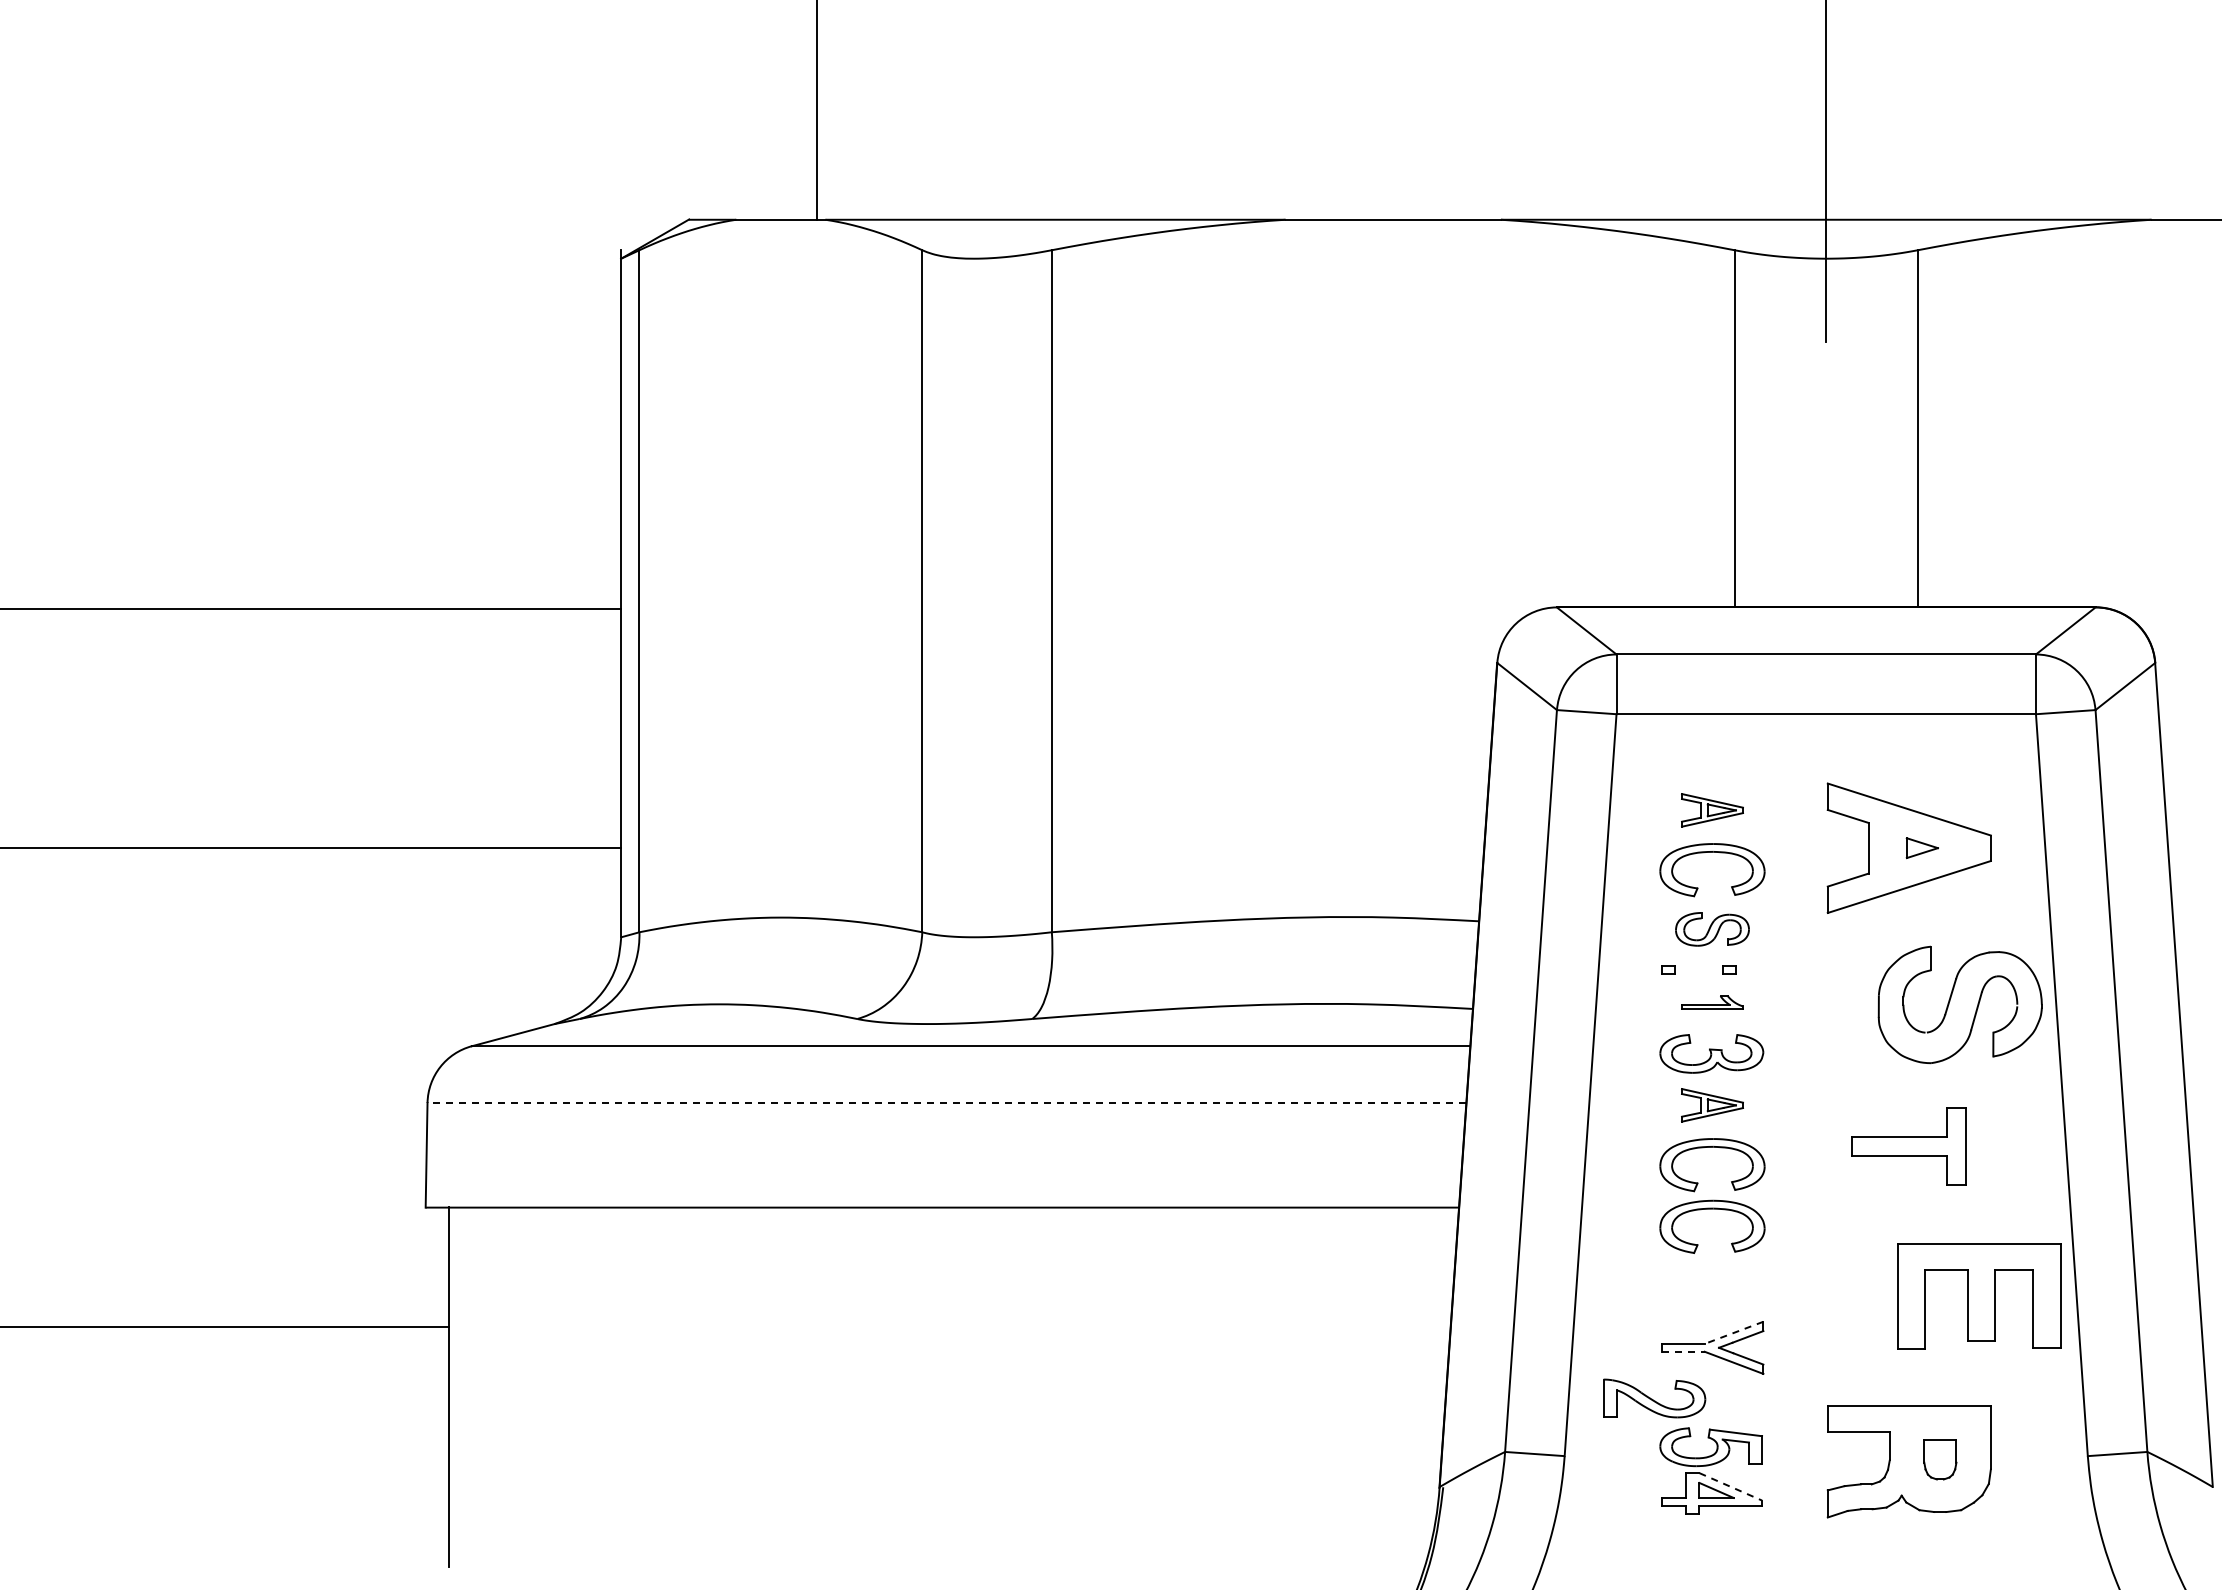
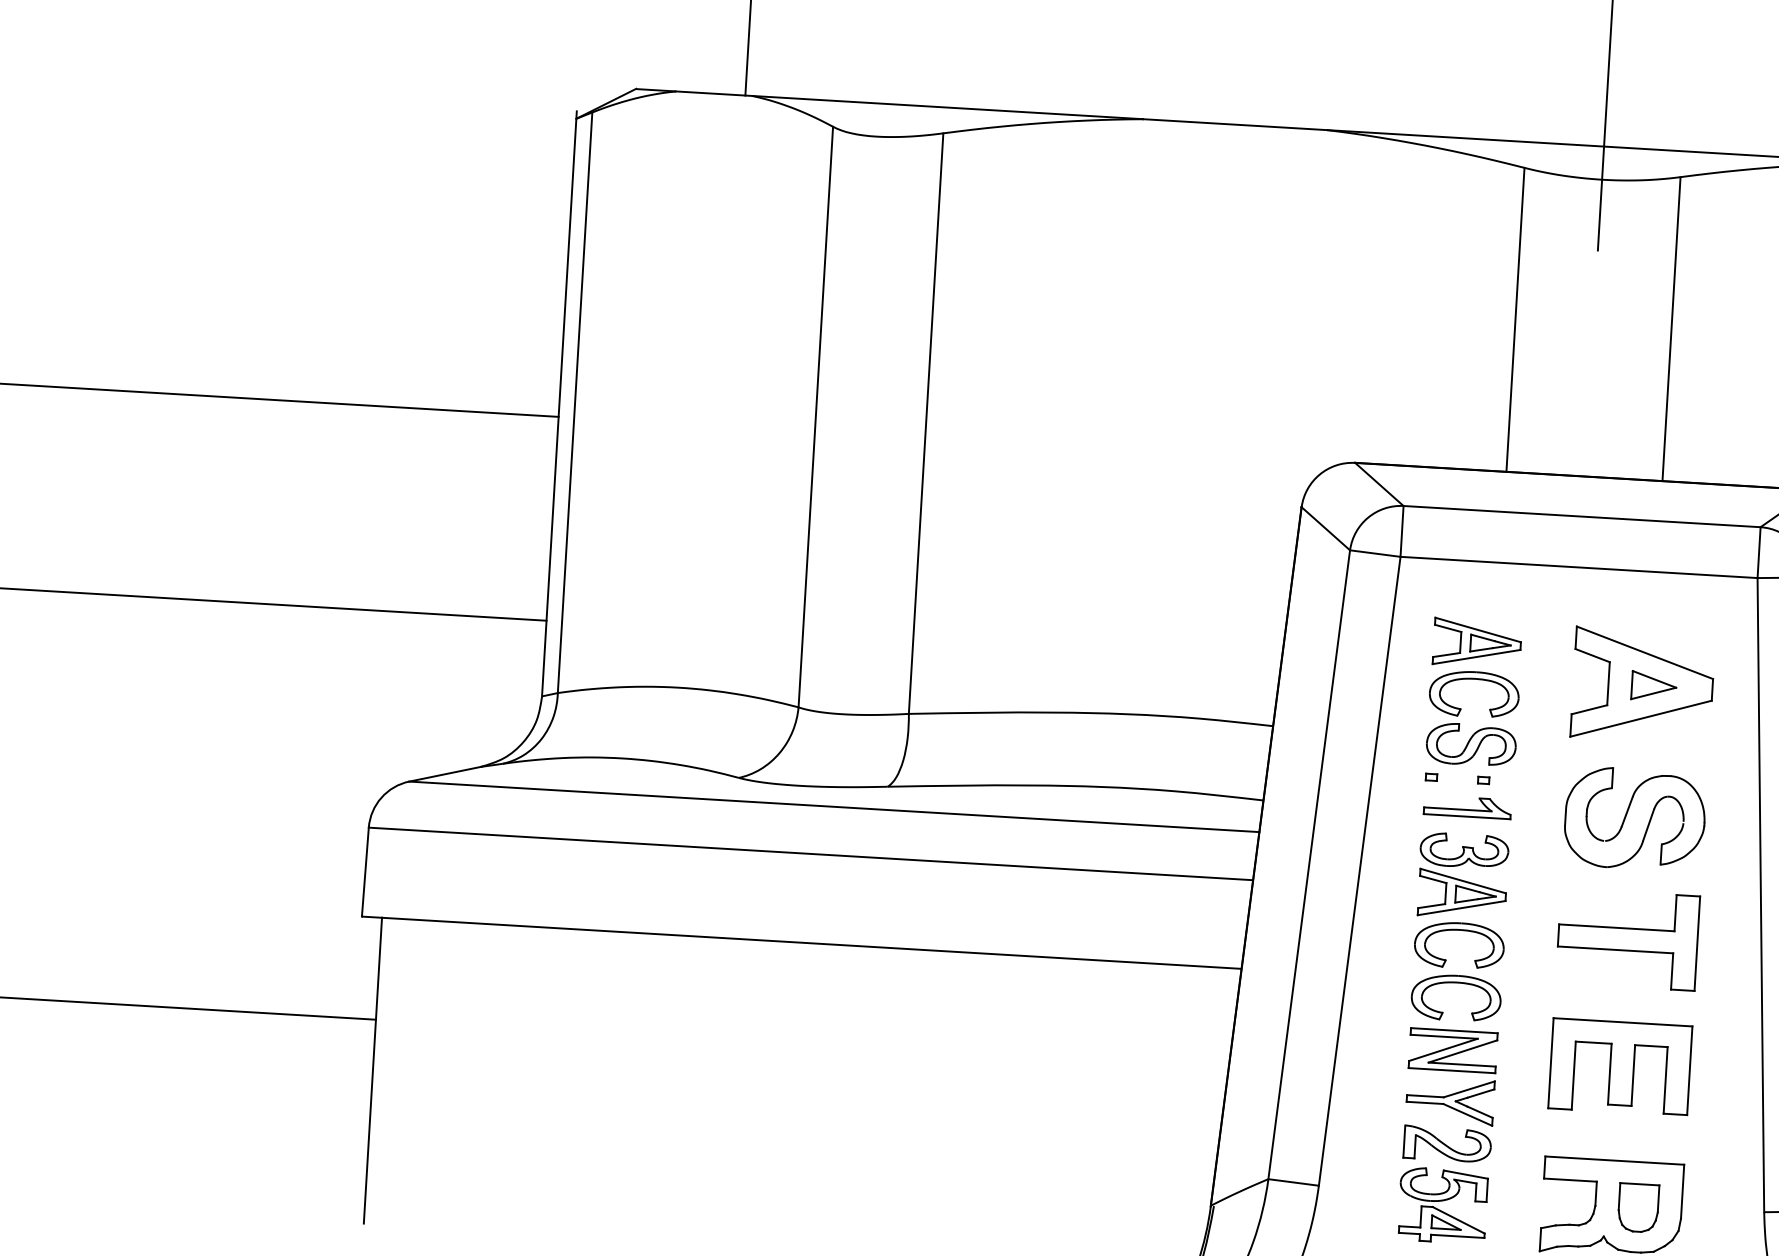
part: (1712, 810) -> (1477, 643), size x1.67
part: (1922, 847) -> (1654, 685), size x1.67
part: (1712, 929) -> (1471, 744), size x1.43
part: (1950, 1001) -> (1626, 815), moved
part: (1712, 1002) -> (1467, 807), size x1.67
line: (946, 1103) -> (810, 854), dashed -> solid
part: (1712, 1105) -> (1462, 894), size x1.67
part: (1909, 1146) -> (1628, 939), size x1.43
part: (1712, 1288) -> (1453, 1050), added
part: (1979, 1296) -> (1620, 1067), moved
line: (1733, 1333) -> (1468, 1089), dashed -> solid
line: (1683, 1351) -> (1425, 1102), dashed -> solid
part: (1654, 1398) -> (1447, 1144), moved
part: (1940, 1459) -> (1638, 1207), size x1.43
line: (1731, 1487) -> (1459, 1220), dashed -> solid

